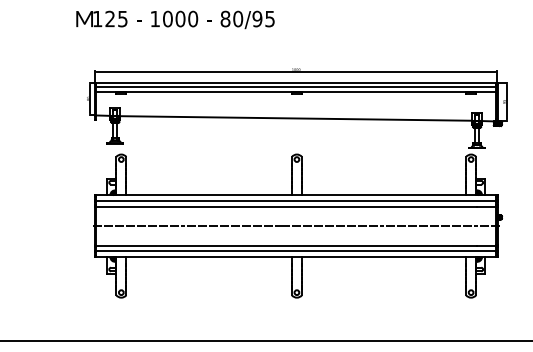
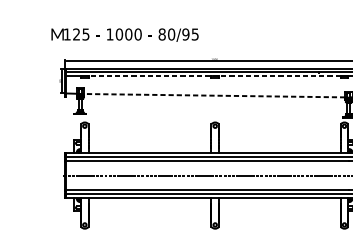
text: (175, 19) -> (125, 34), moved
line: (296, 91) -> (214, 75), solid -> dashed
line: (296, 118) -> (214, 95), solid -> dashed

